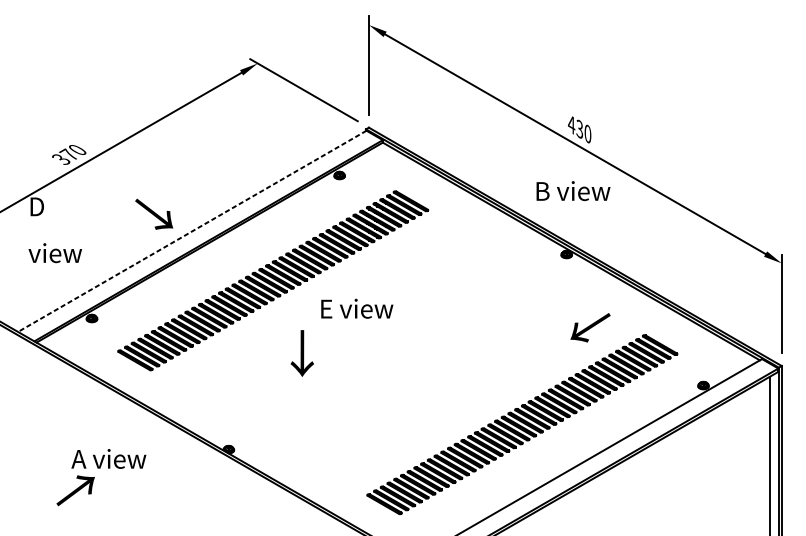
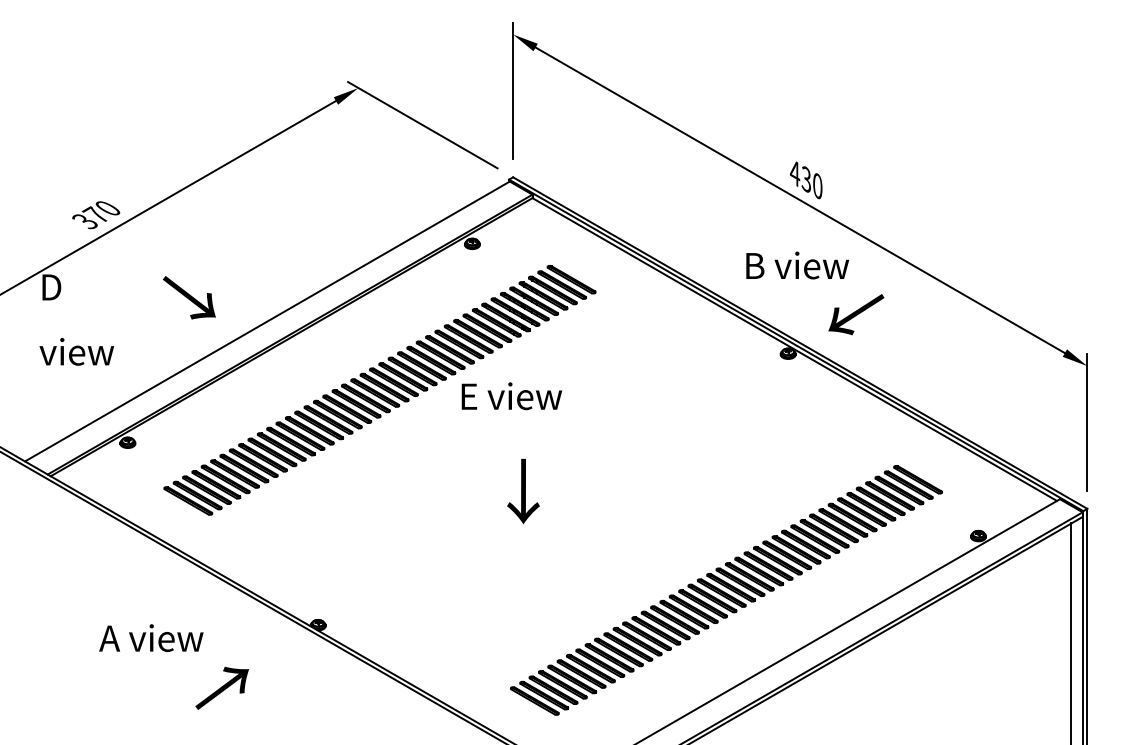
text: (154, 214) -> (189, 297), moved
line: (192, 231) -> (267, 321), dashed -> solid
text: (356, 308) -> (511, 396), moved
text: (590, 327) -> (856, 314), moved
text: (302, 353) -> (523, 491), moved
text: (75, 490) -> (221, 687), moved

